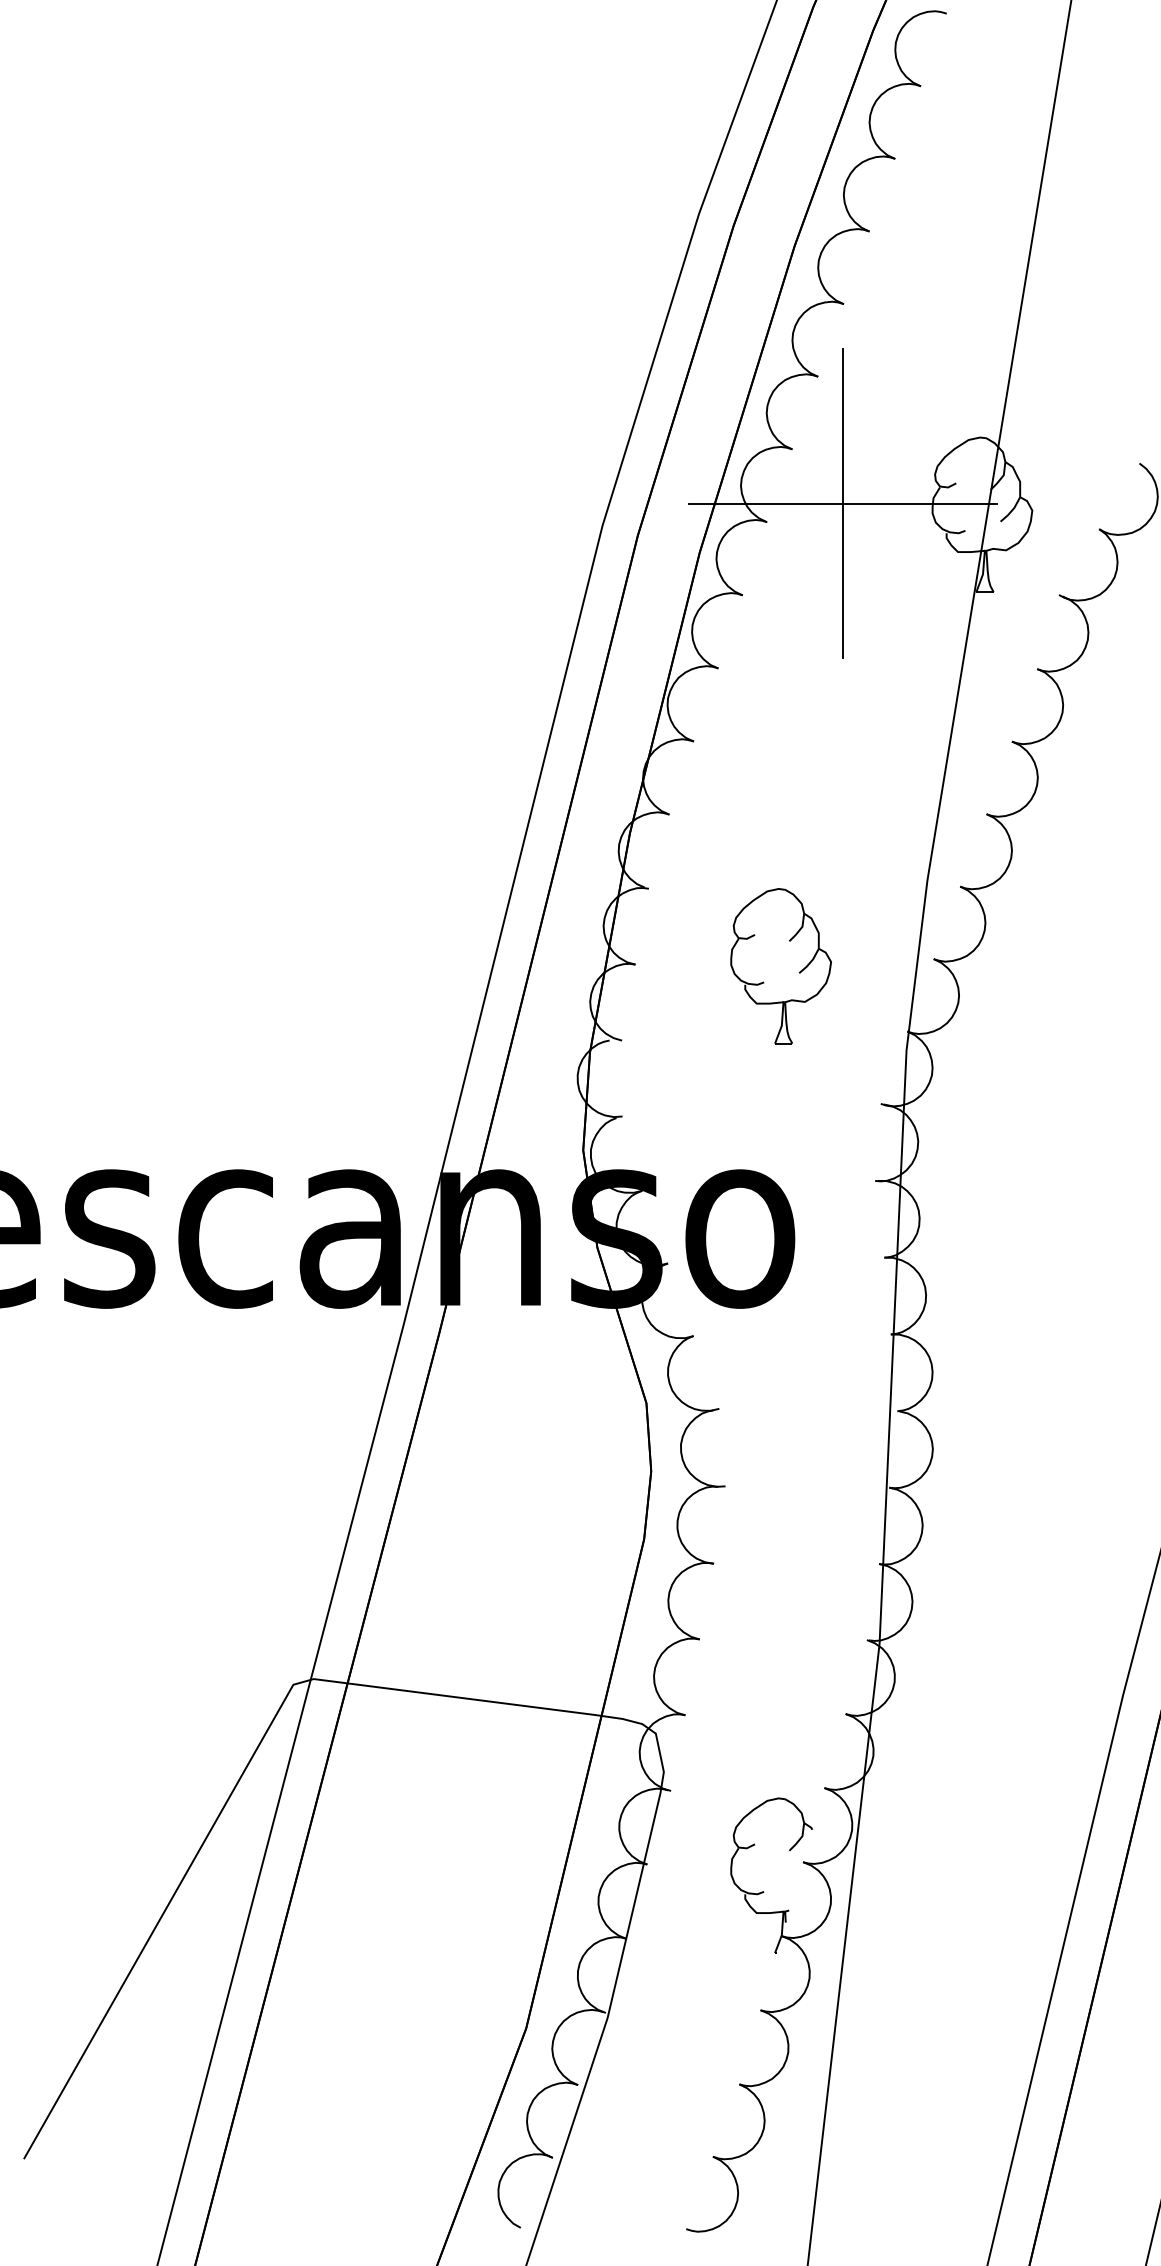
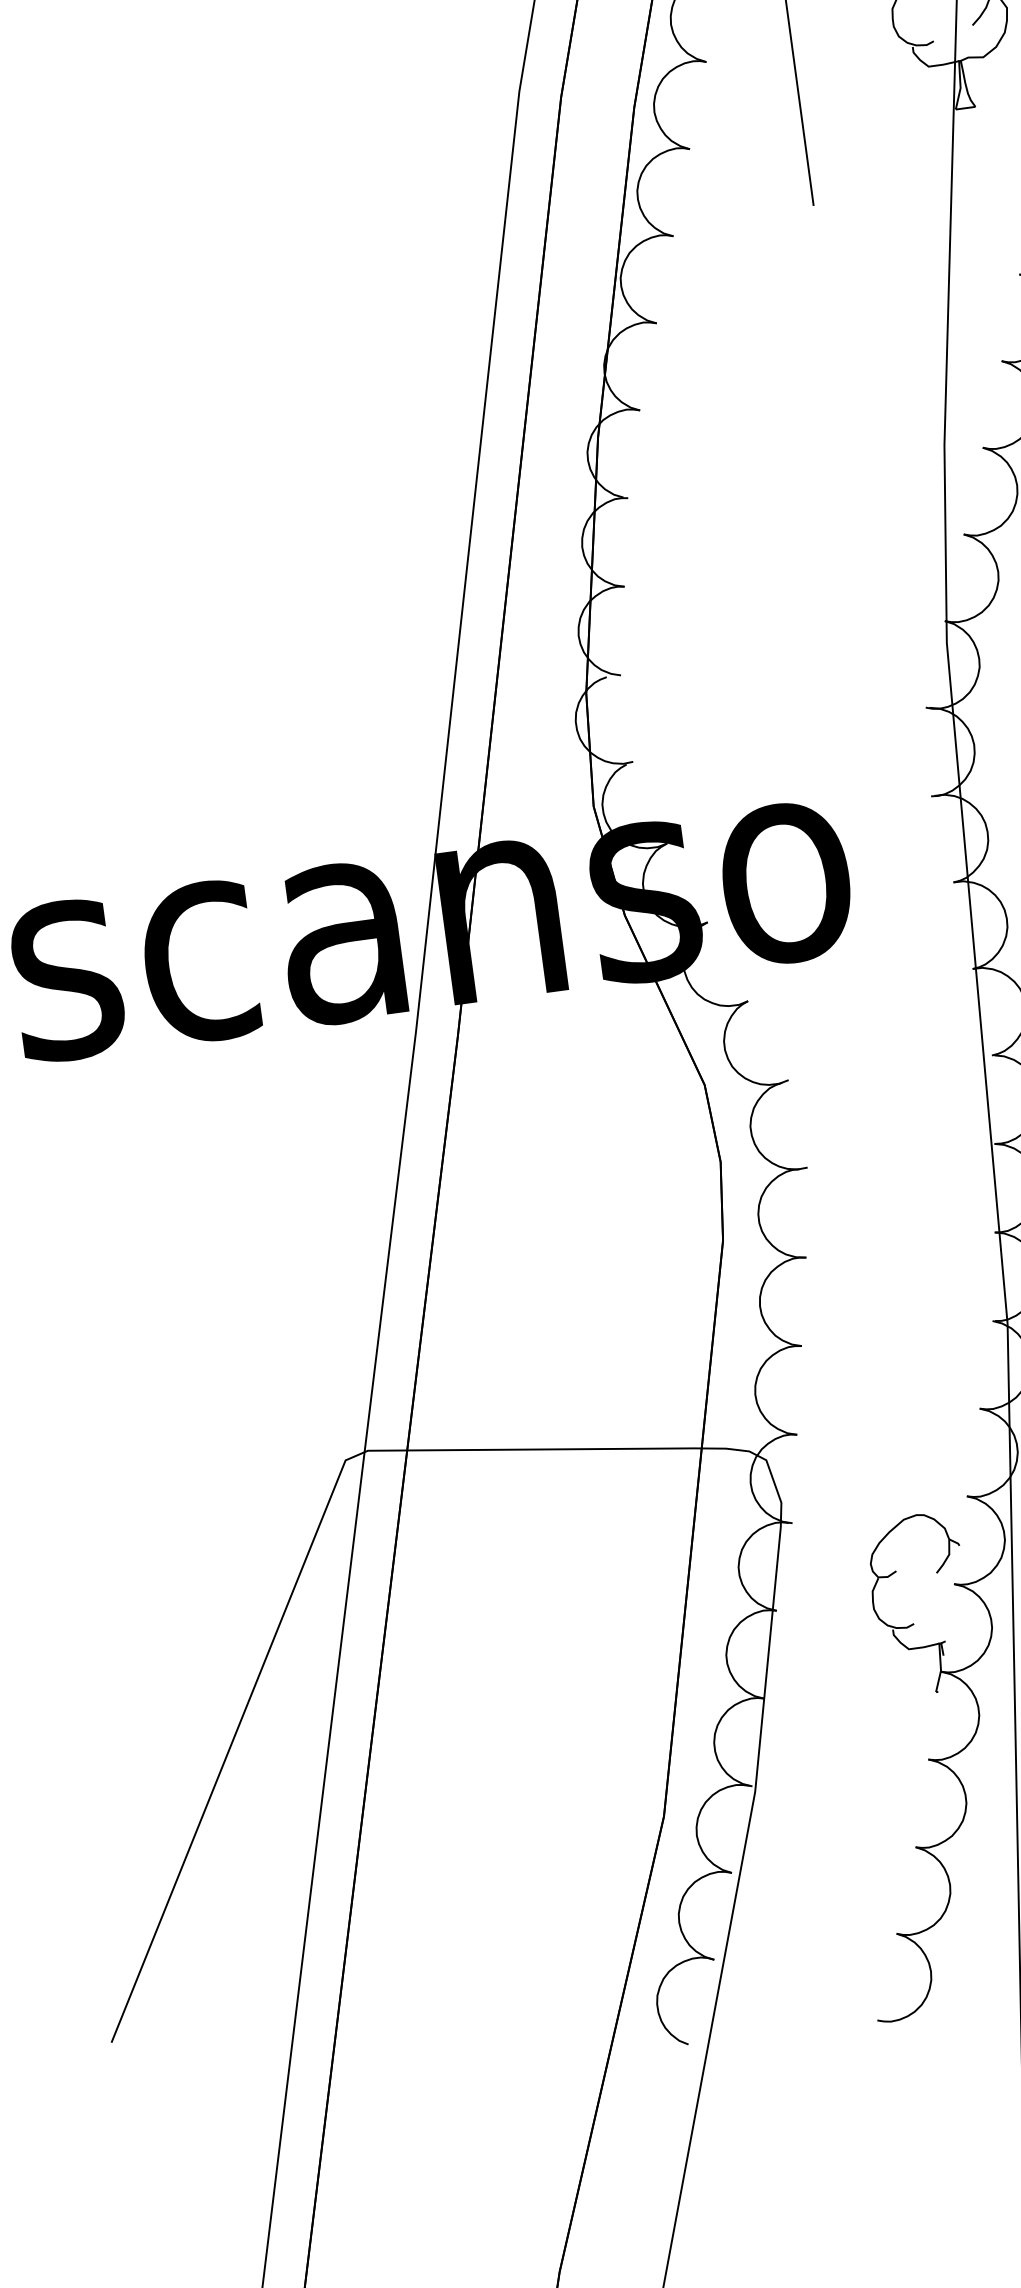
line: (842, 503) -> (789, 29), removed
part: (780, 966) -> (790, 566), removed

